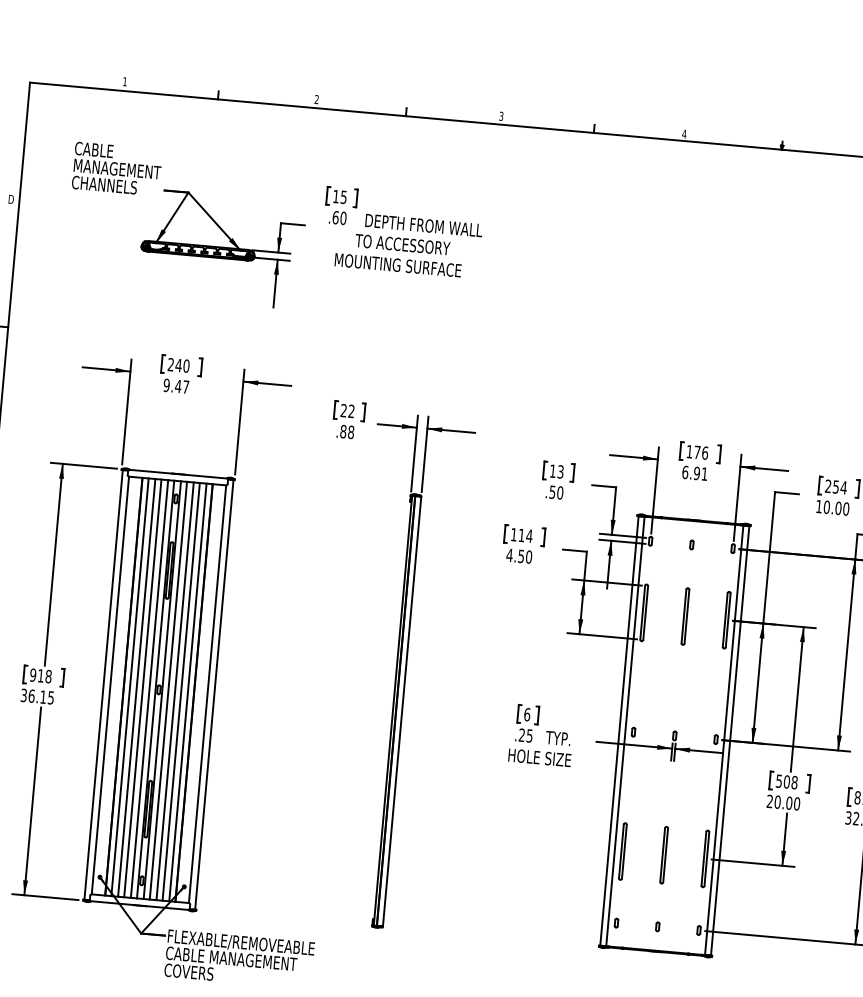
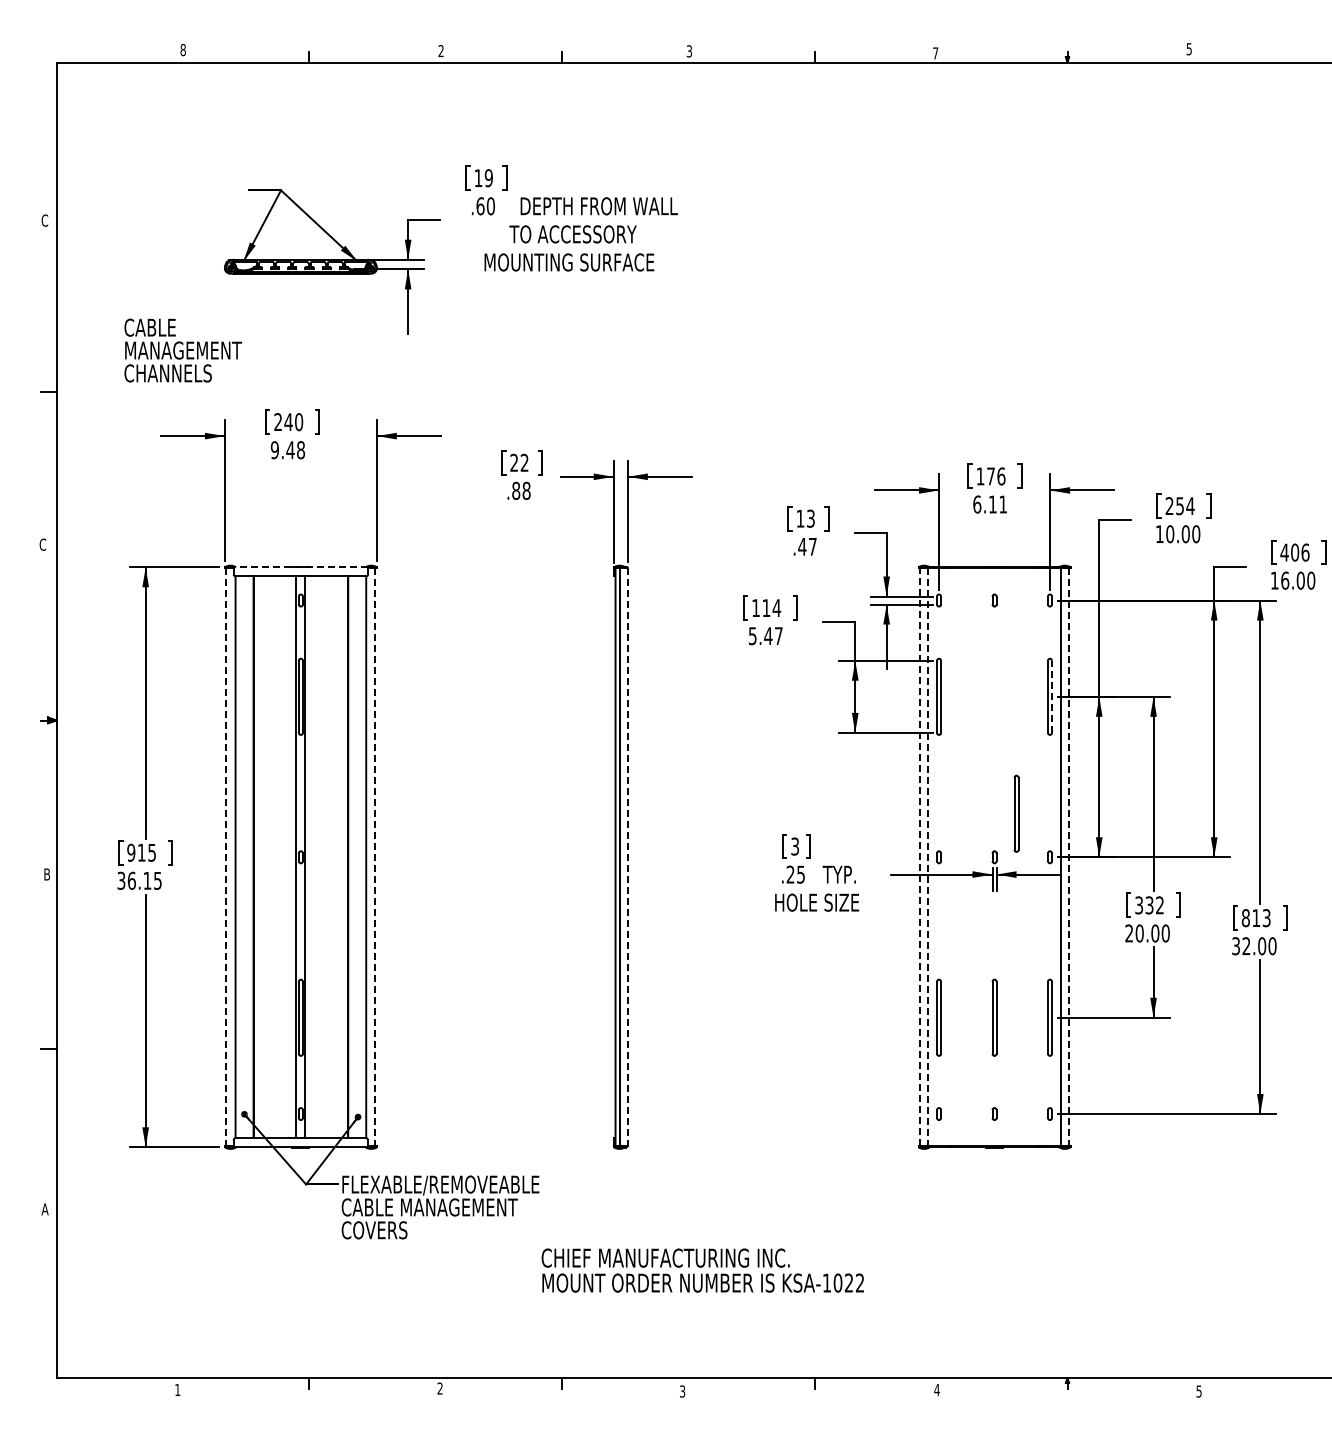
text: (124, 81) -> (182, 49), 1 -> 8
text: (684, 134) -> (935, 53), 4 -> 7
text: (117, 169) -> (183, 350), moved
text: (343, 196) -> (488, 177), 15 -> 19
text: (10, 199) -> (44, 220), D -> C
text: (185, 387) -> (300, 450), 9.47 -> 9.48
text: (696, 473) -> (992, 504), 6.91 -> 6.11
line: (177, 474) -> (300, 567), solid -> dashed
text: (556, 492) -> (807, 546), .50 -> .47
text: (519, 556) -> (765, 636), 4.50 -> 5.47
part: (685, 616) -> (1016, 813), moved
line: (728, 620) -> (1052, 696), solid -> dashed
text: (48, 676) -> (152, 852), 918 -> 915
line: (103, 685) -> (226, 857), solid -> dashed
line: (129, 687) -> (261, 857), removed
line: (136, 687) -> (270, 857), removed
line: (143, 688) -> (279, 857), removed
line: (149, 689) -> (288, 857), removed
line: (168, 690) -> (313, 857), removed
line: (175, 691) -> (322, 857), removed
line: (180, 691) -> (330, 857), removed
line: (187, 692) -> (339, 857), removed
line: (214, 694) -> (375, 857), solid -> dashed
line: (401, 711) -> (627, 857), solid -> dashed
text: (527, 714) -> (795, 846), 6 -> 3
line: (619, 731) -> (920, 857), solid -> dashed
line: (625, 731) -> (928, 857), solid -> dashed
line: (730, 741) -> (1069, 857), solid -> dashed
text: (786, 782) -> (1149, 905), 508 -> 332

